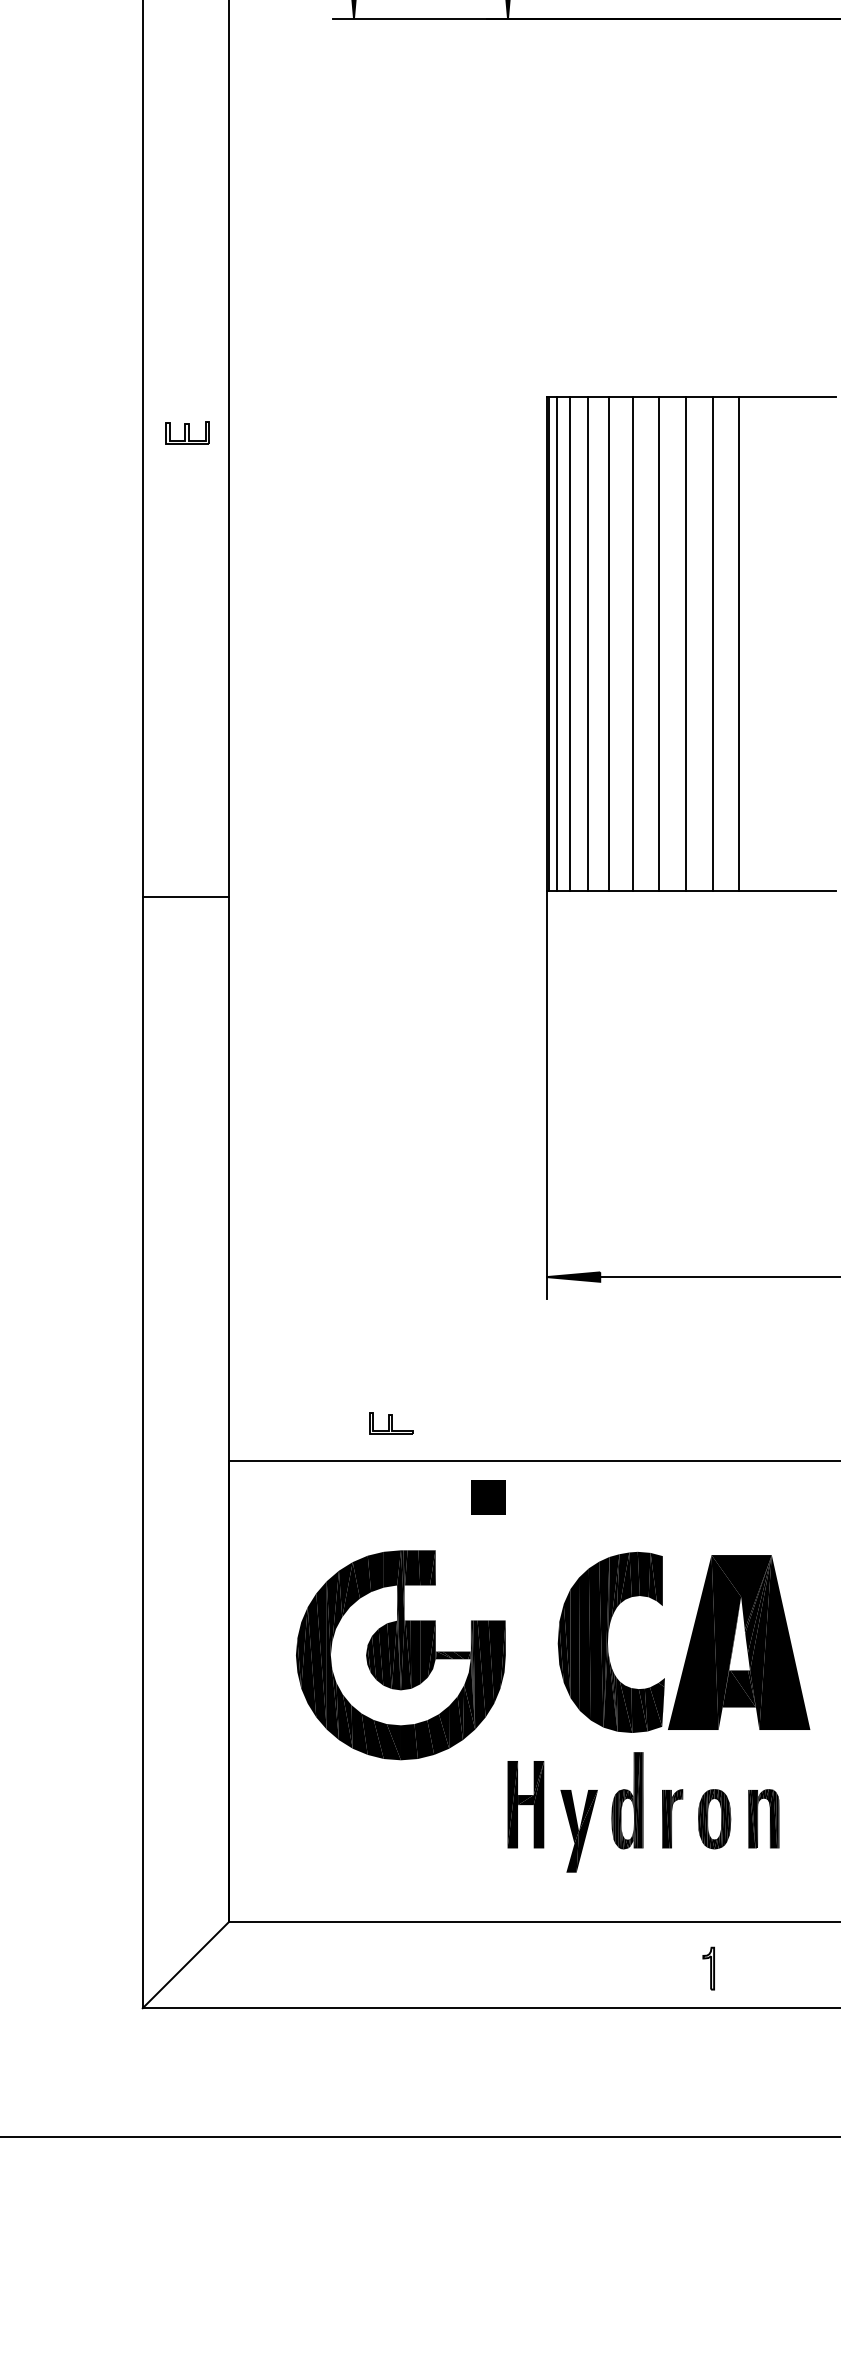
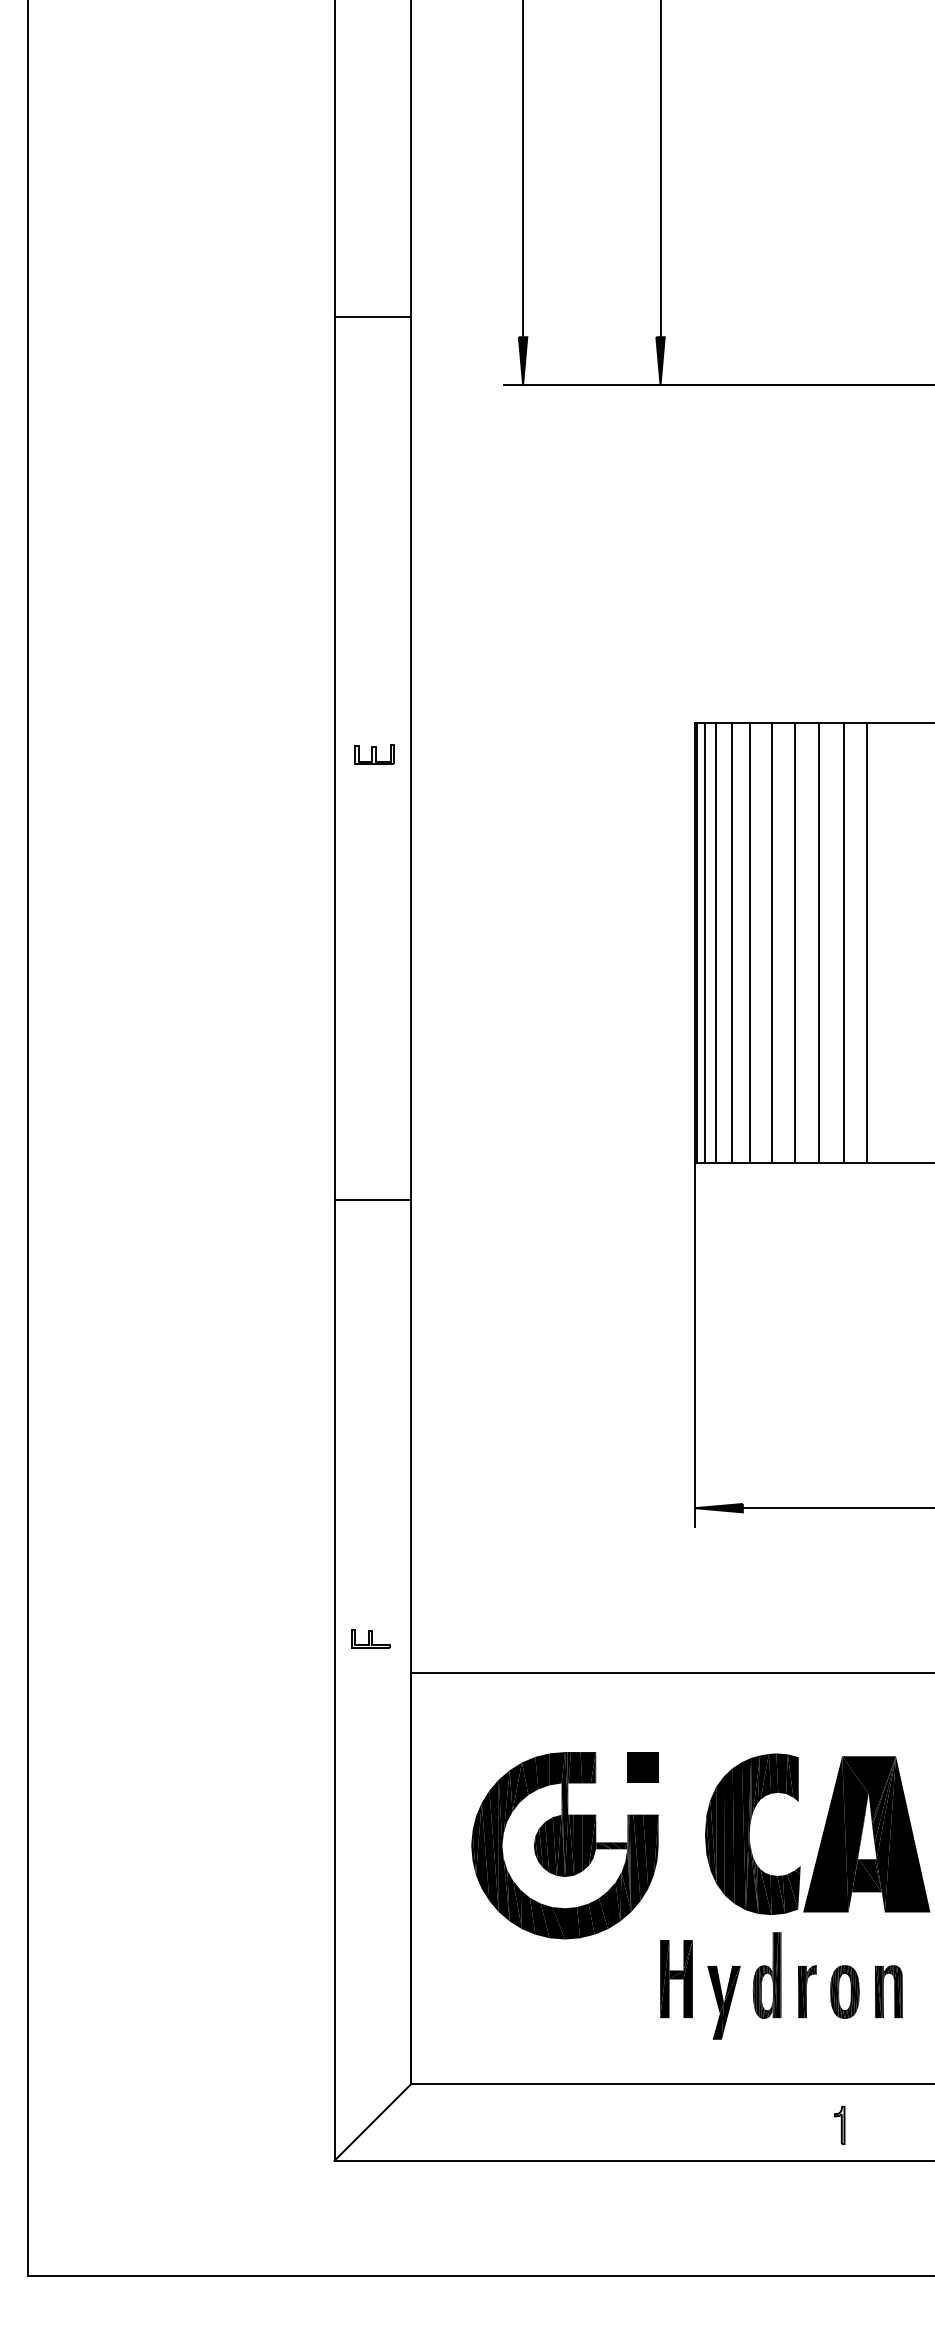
line: (185, 897) -> (372, 1200), moved
part: (390, 1423) -> (370, 1638), moved
part: (487, 1497) -> (642, 1767), moved

